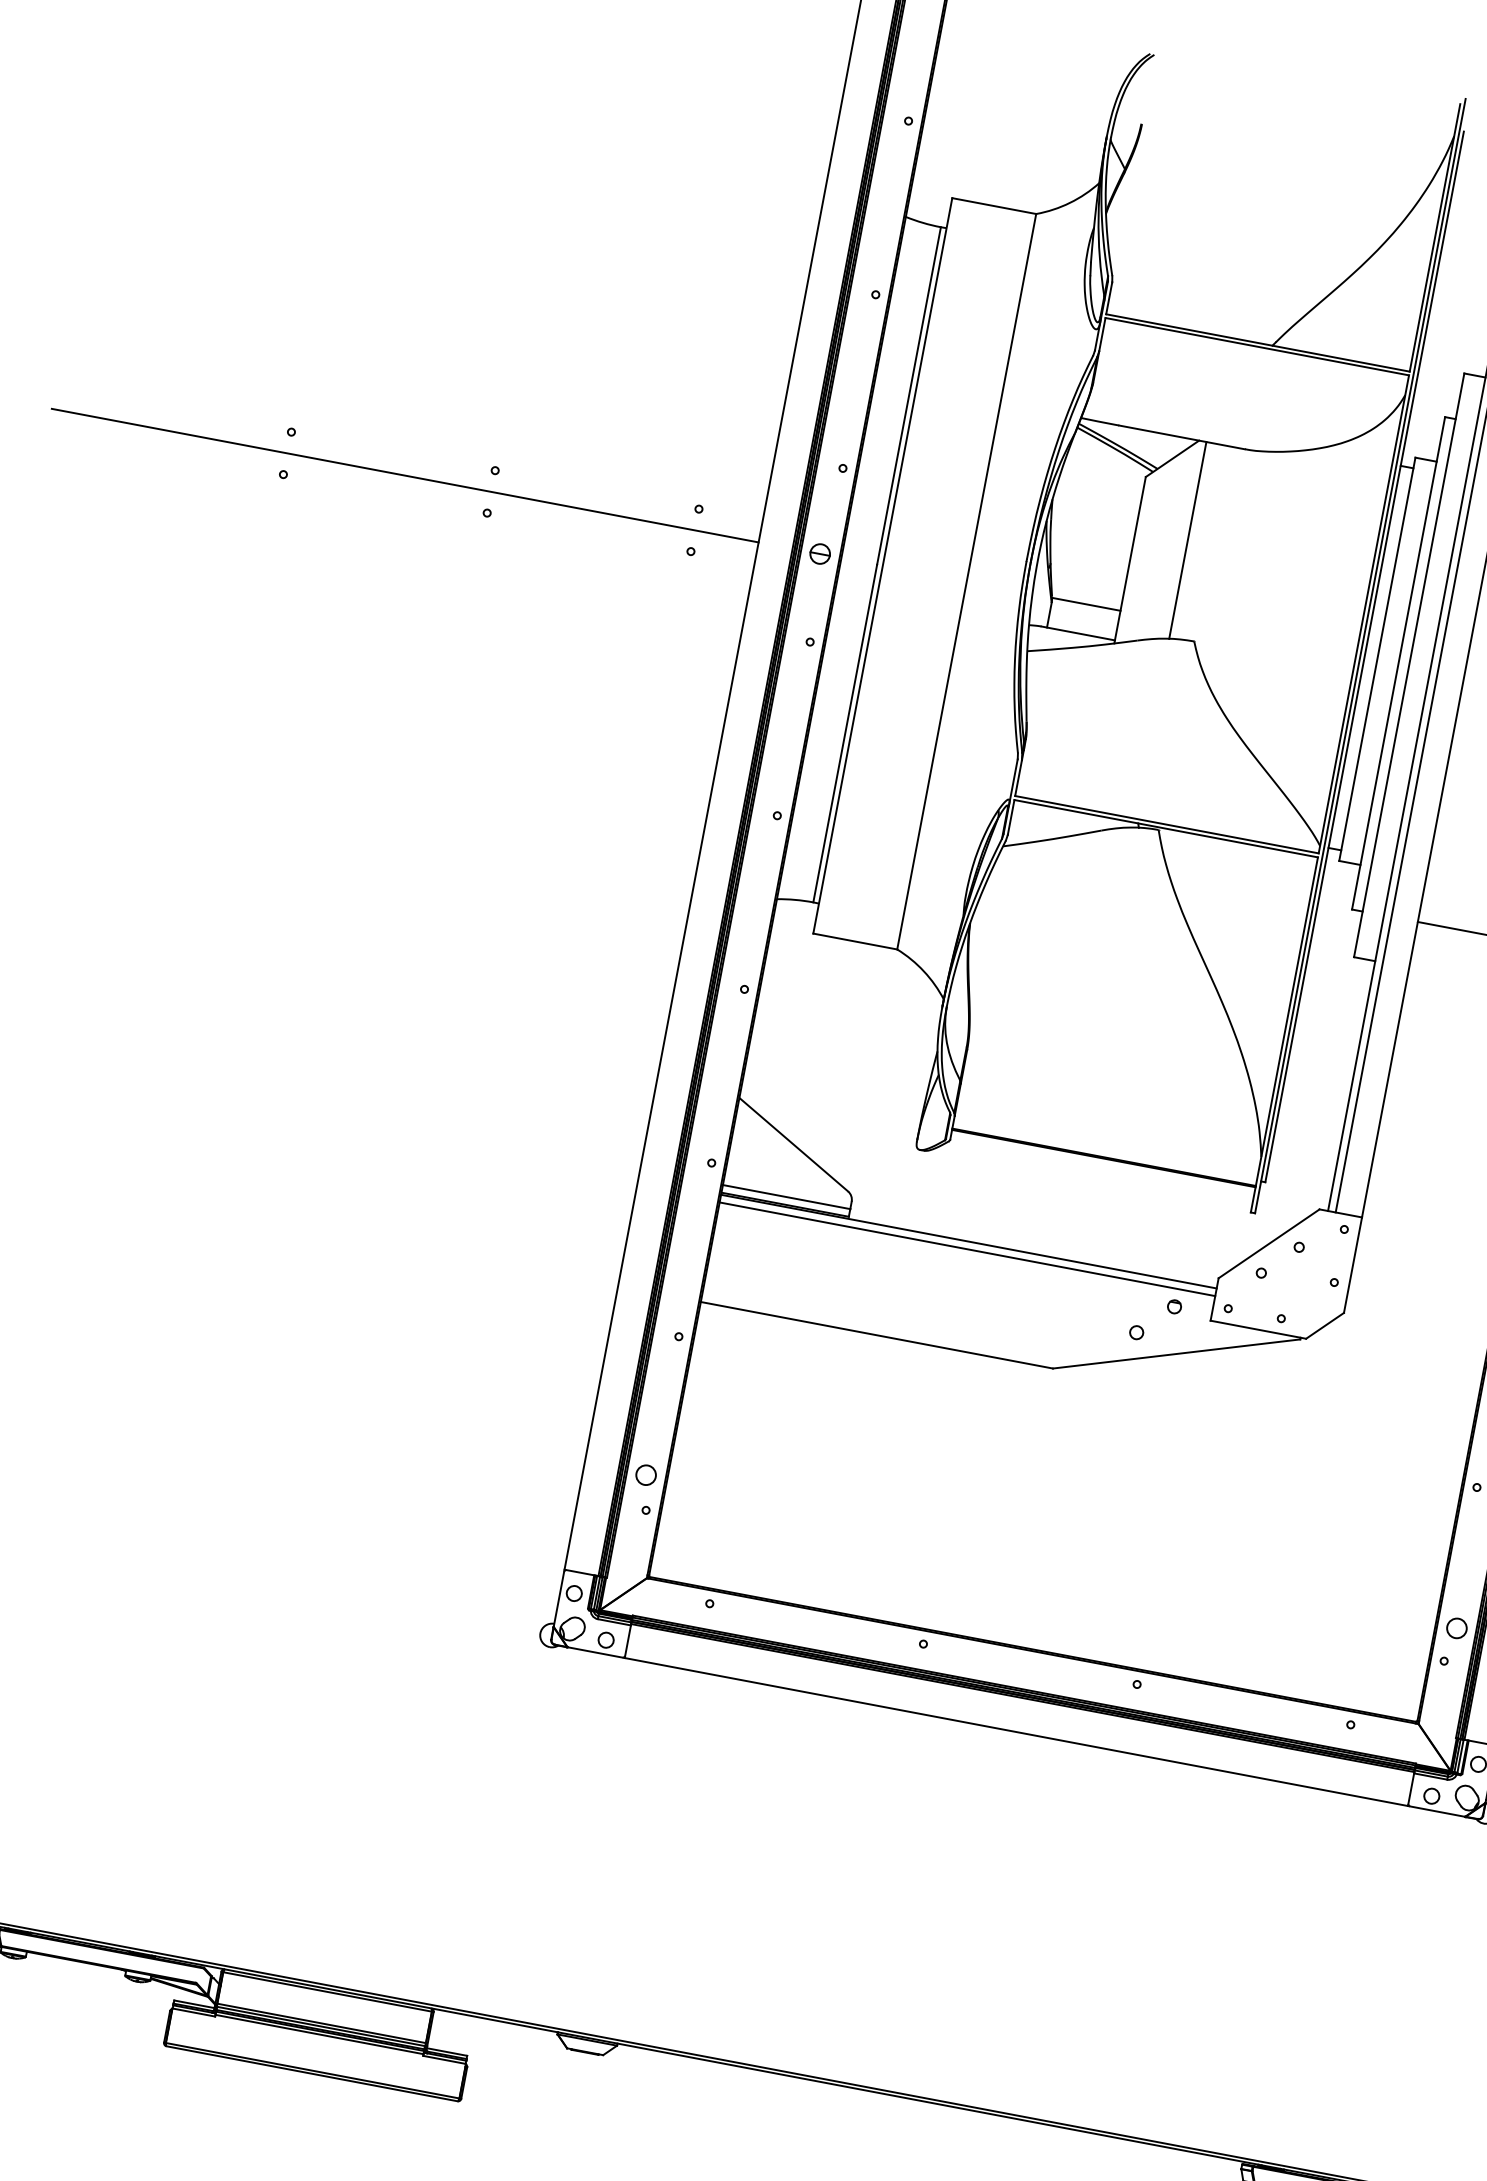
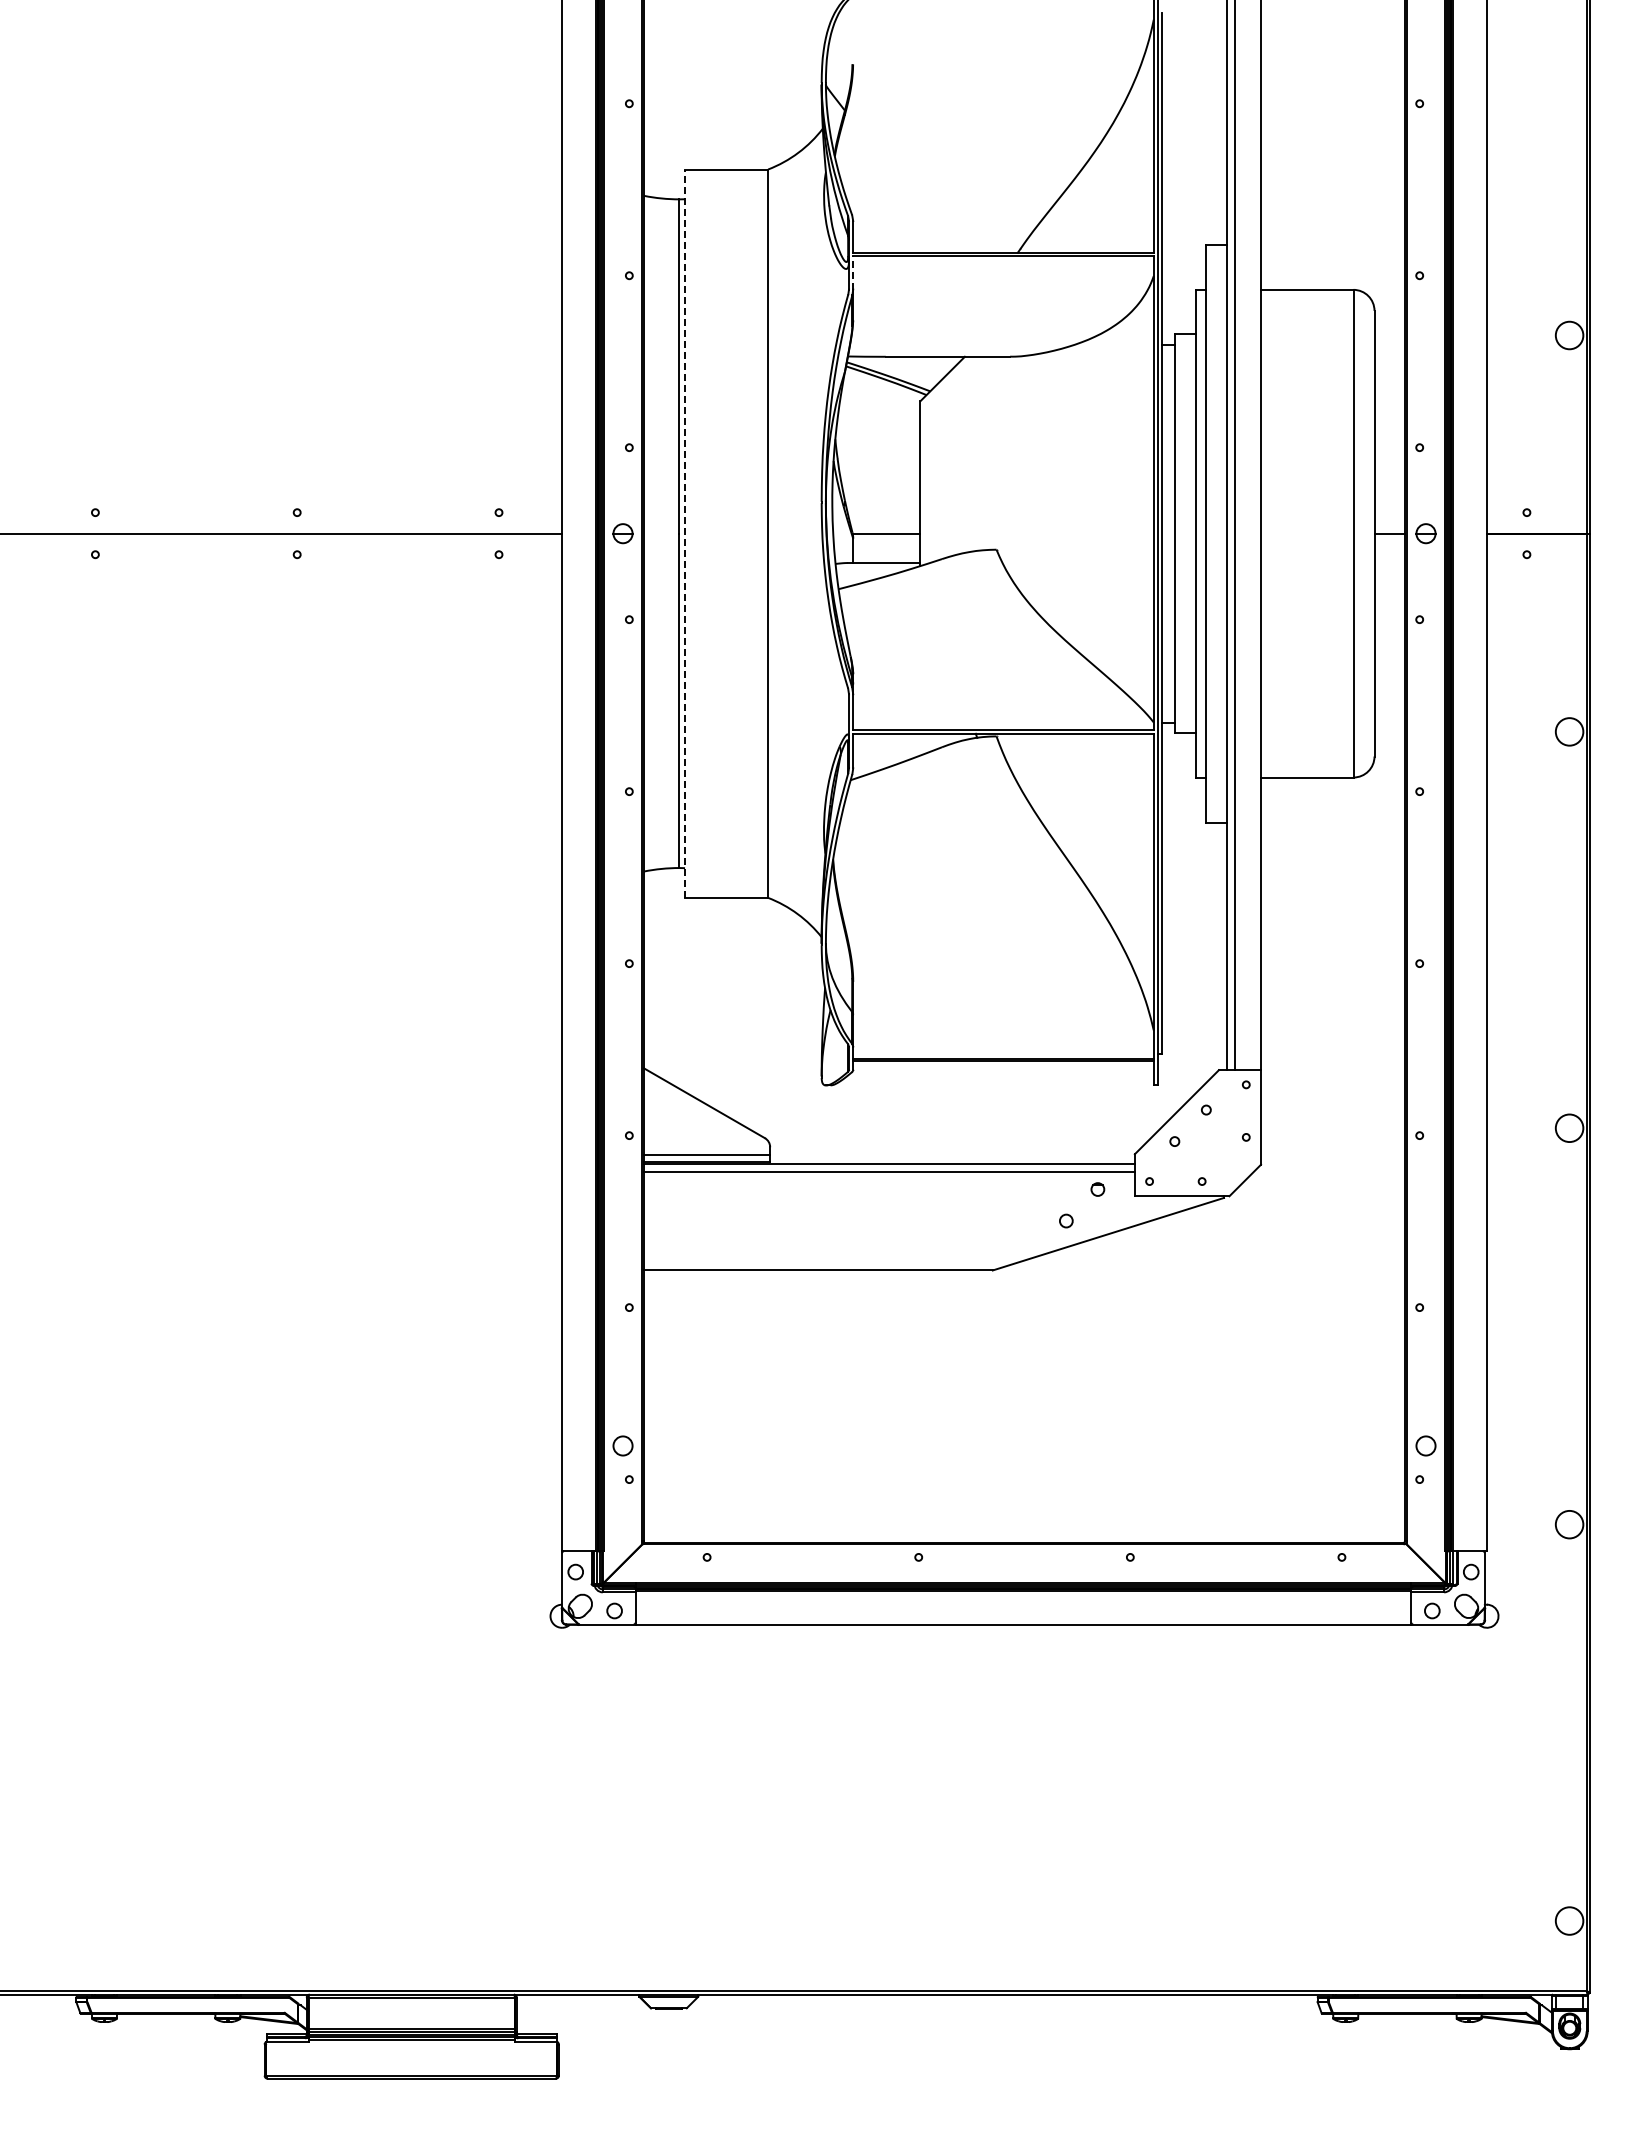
line: (1102, 335) -> (853, 273), solid -> dashed
line: (1188, 539) -> (972, 453), removed
line: (883, 565) -> (685, 533), solid -> dashed

